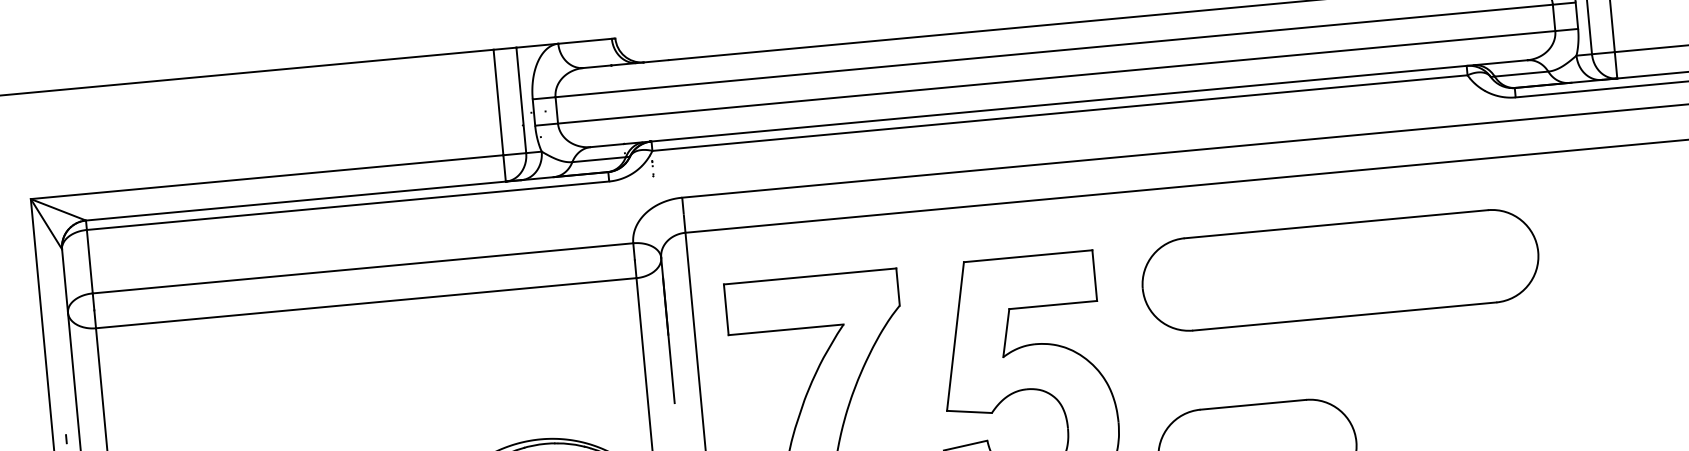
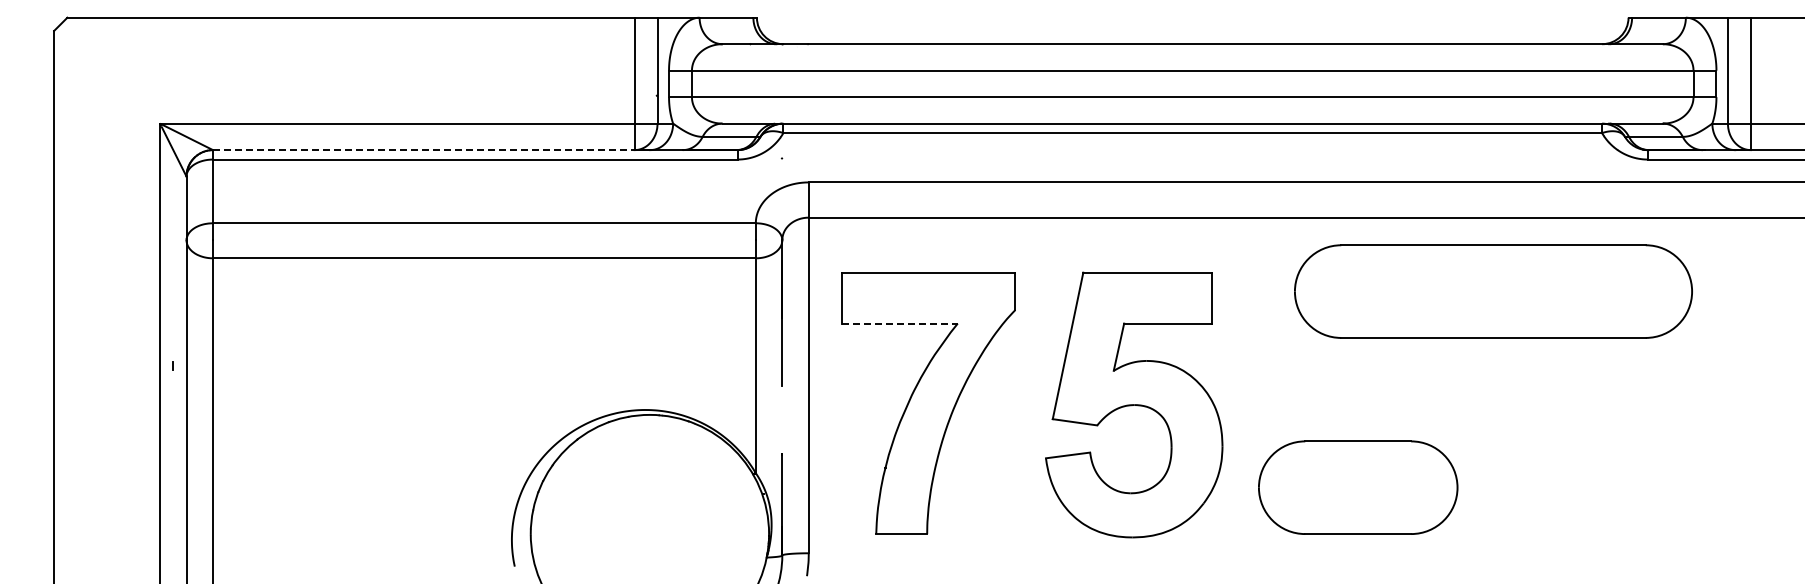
line: (295, 201) -> (423, 150), solid -> dashed
part: (1340, 270) -> (1493, 291), moved
line: (786, 329) -> (900, 323), solid -> dashed

